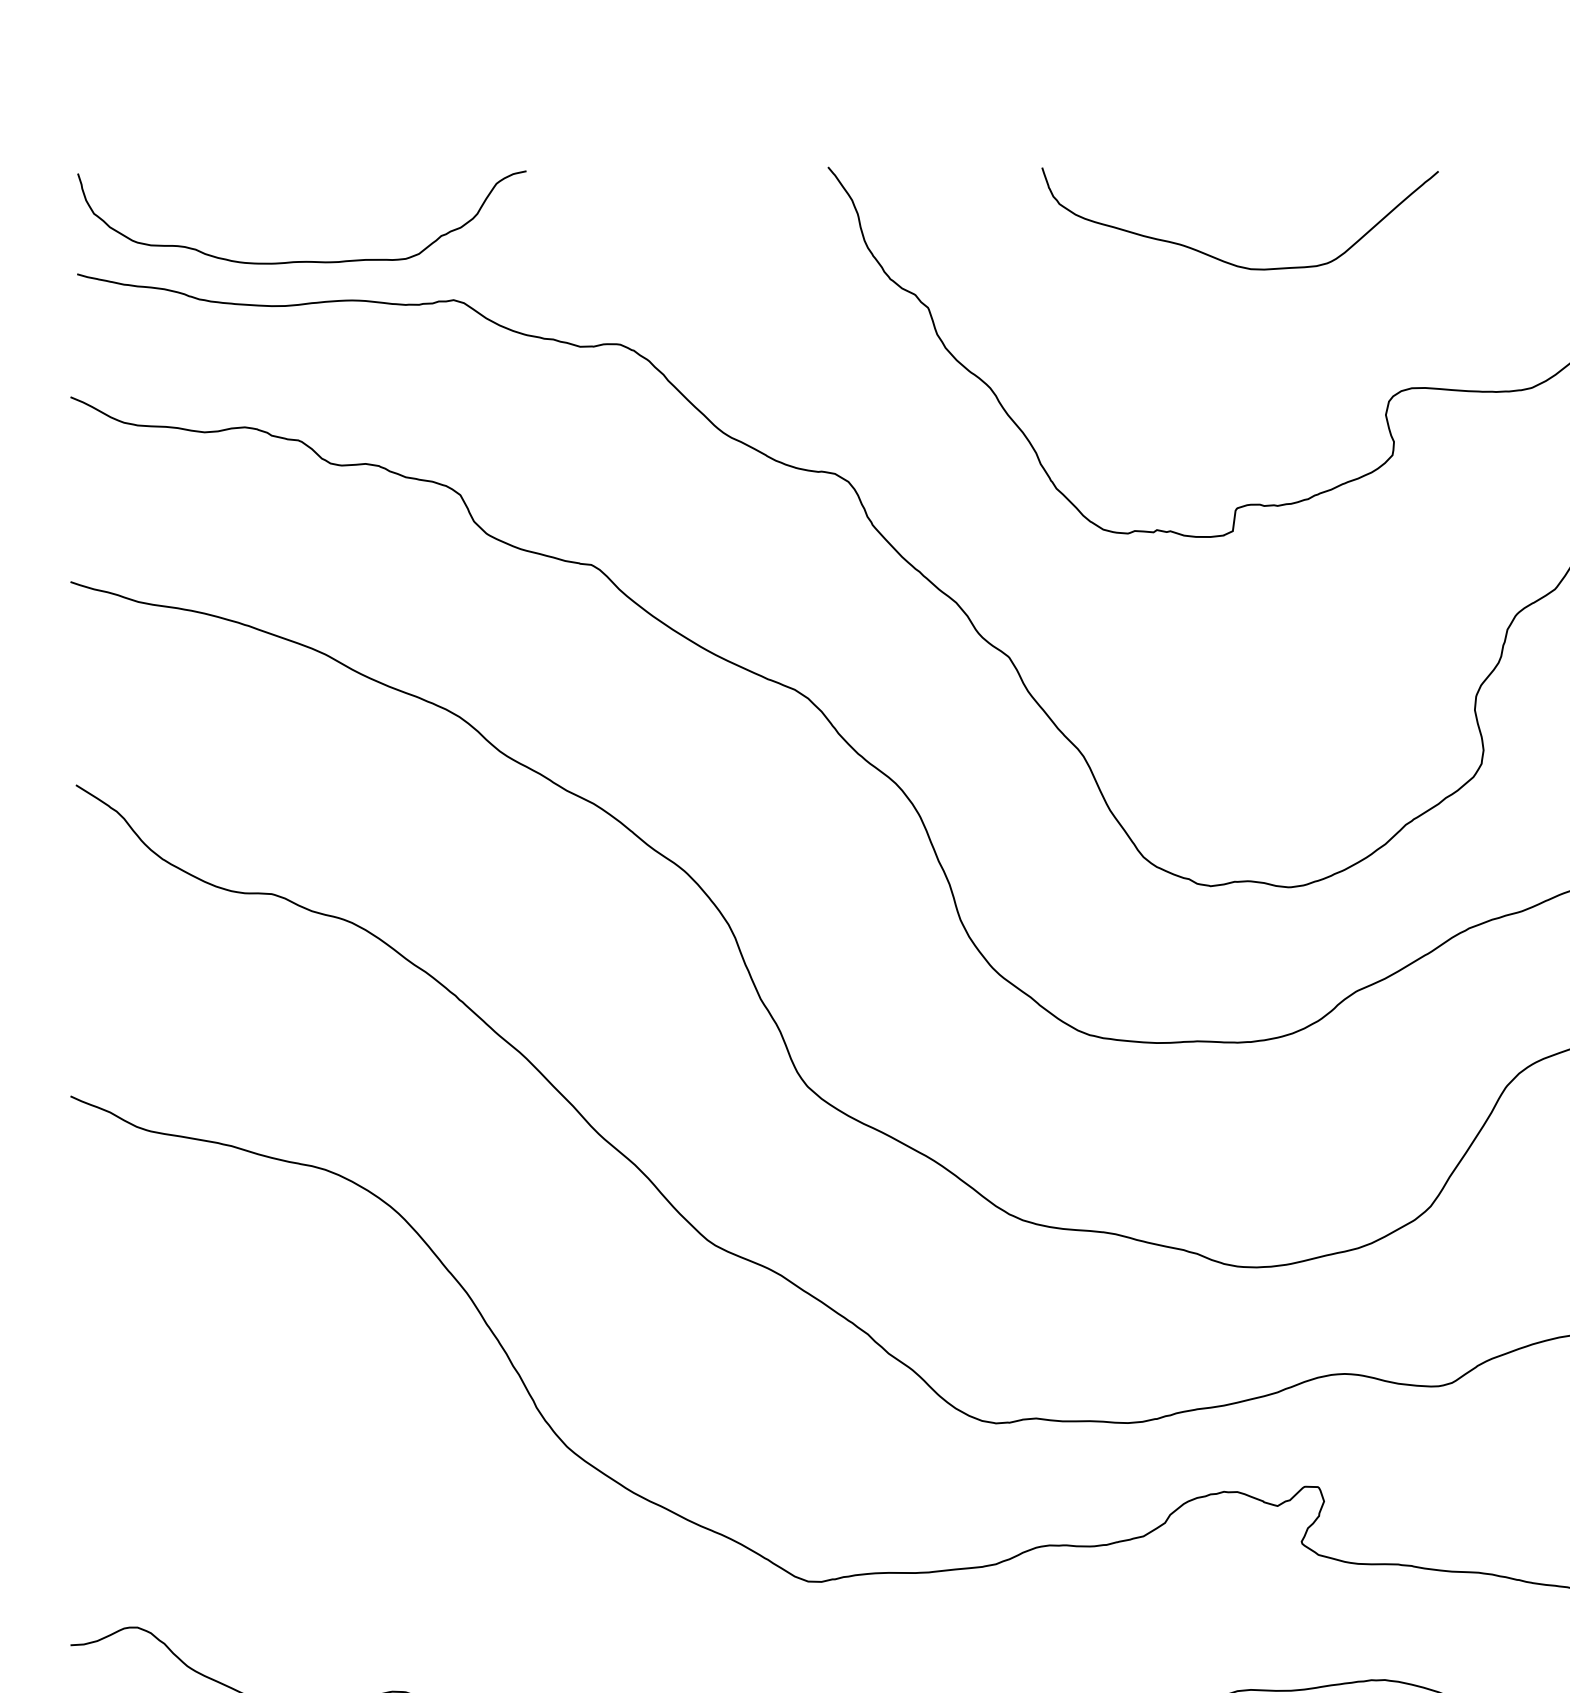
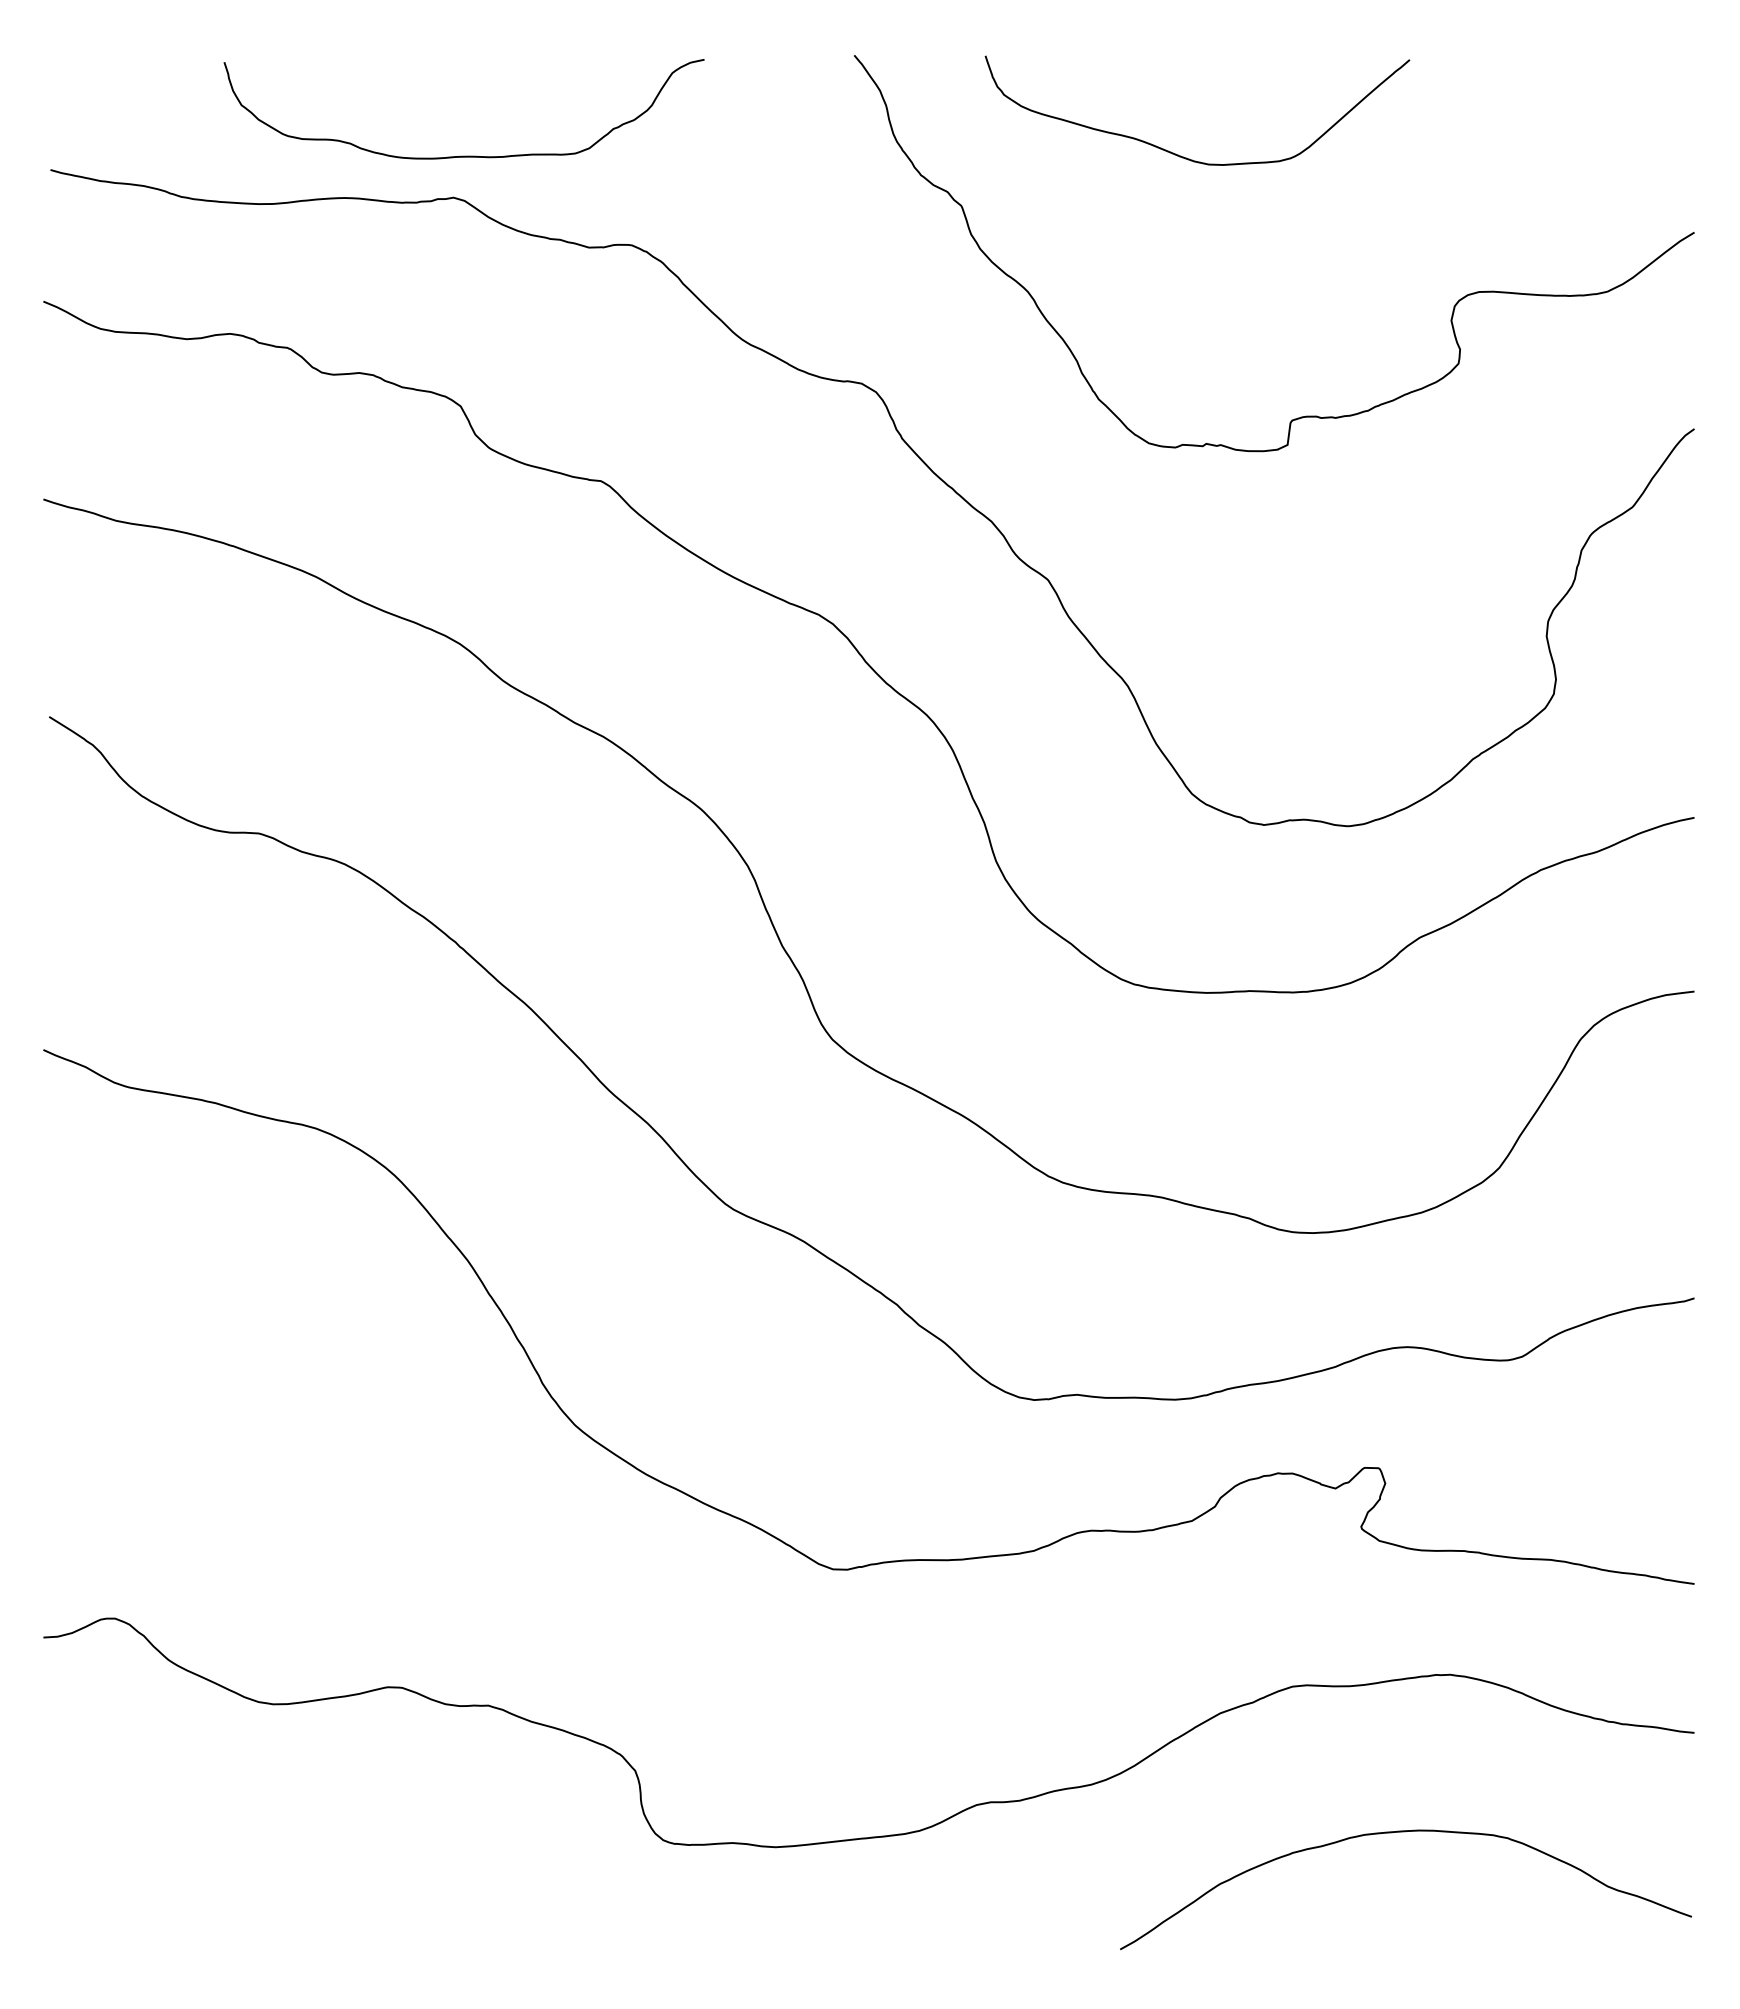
curve: (1222, 259) -> (1178, 154), moved
curve: (301, 260) -> (463, 155), moved

